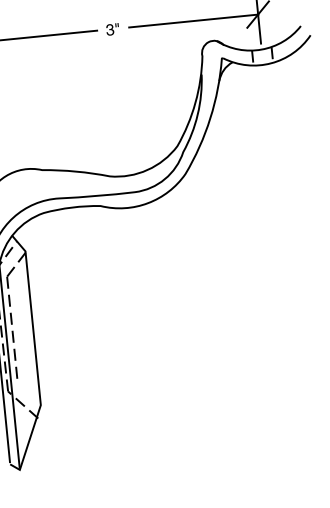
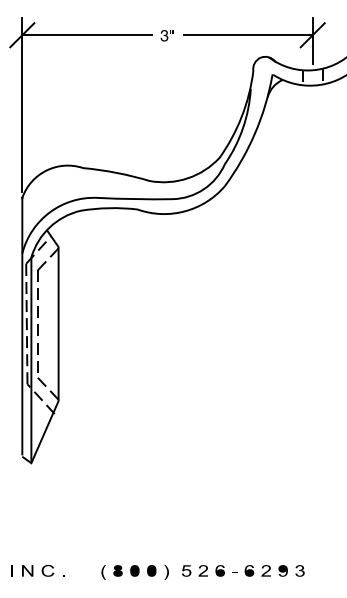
line: (28, 393) -> (47, 388), added

